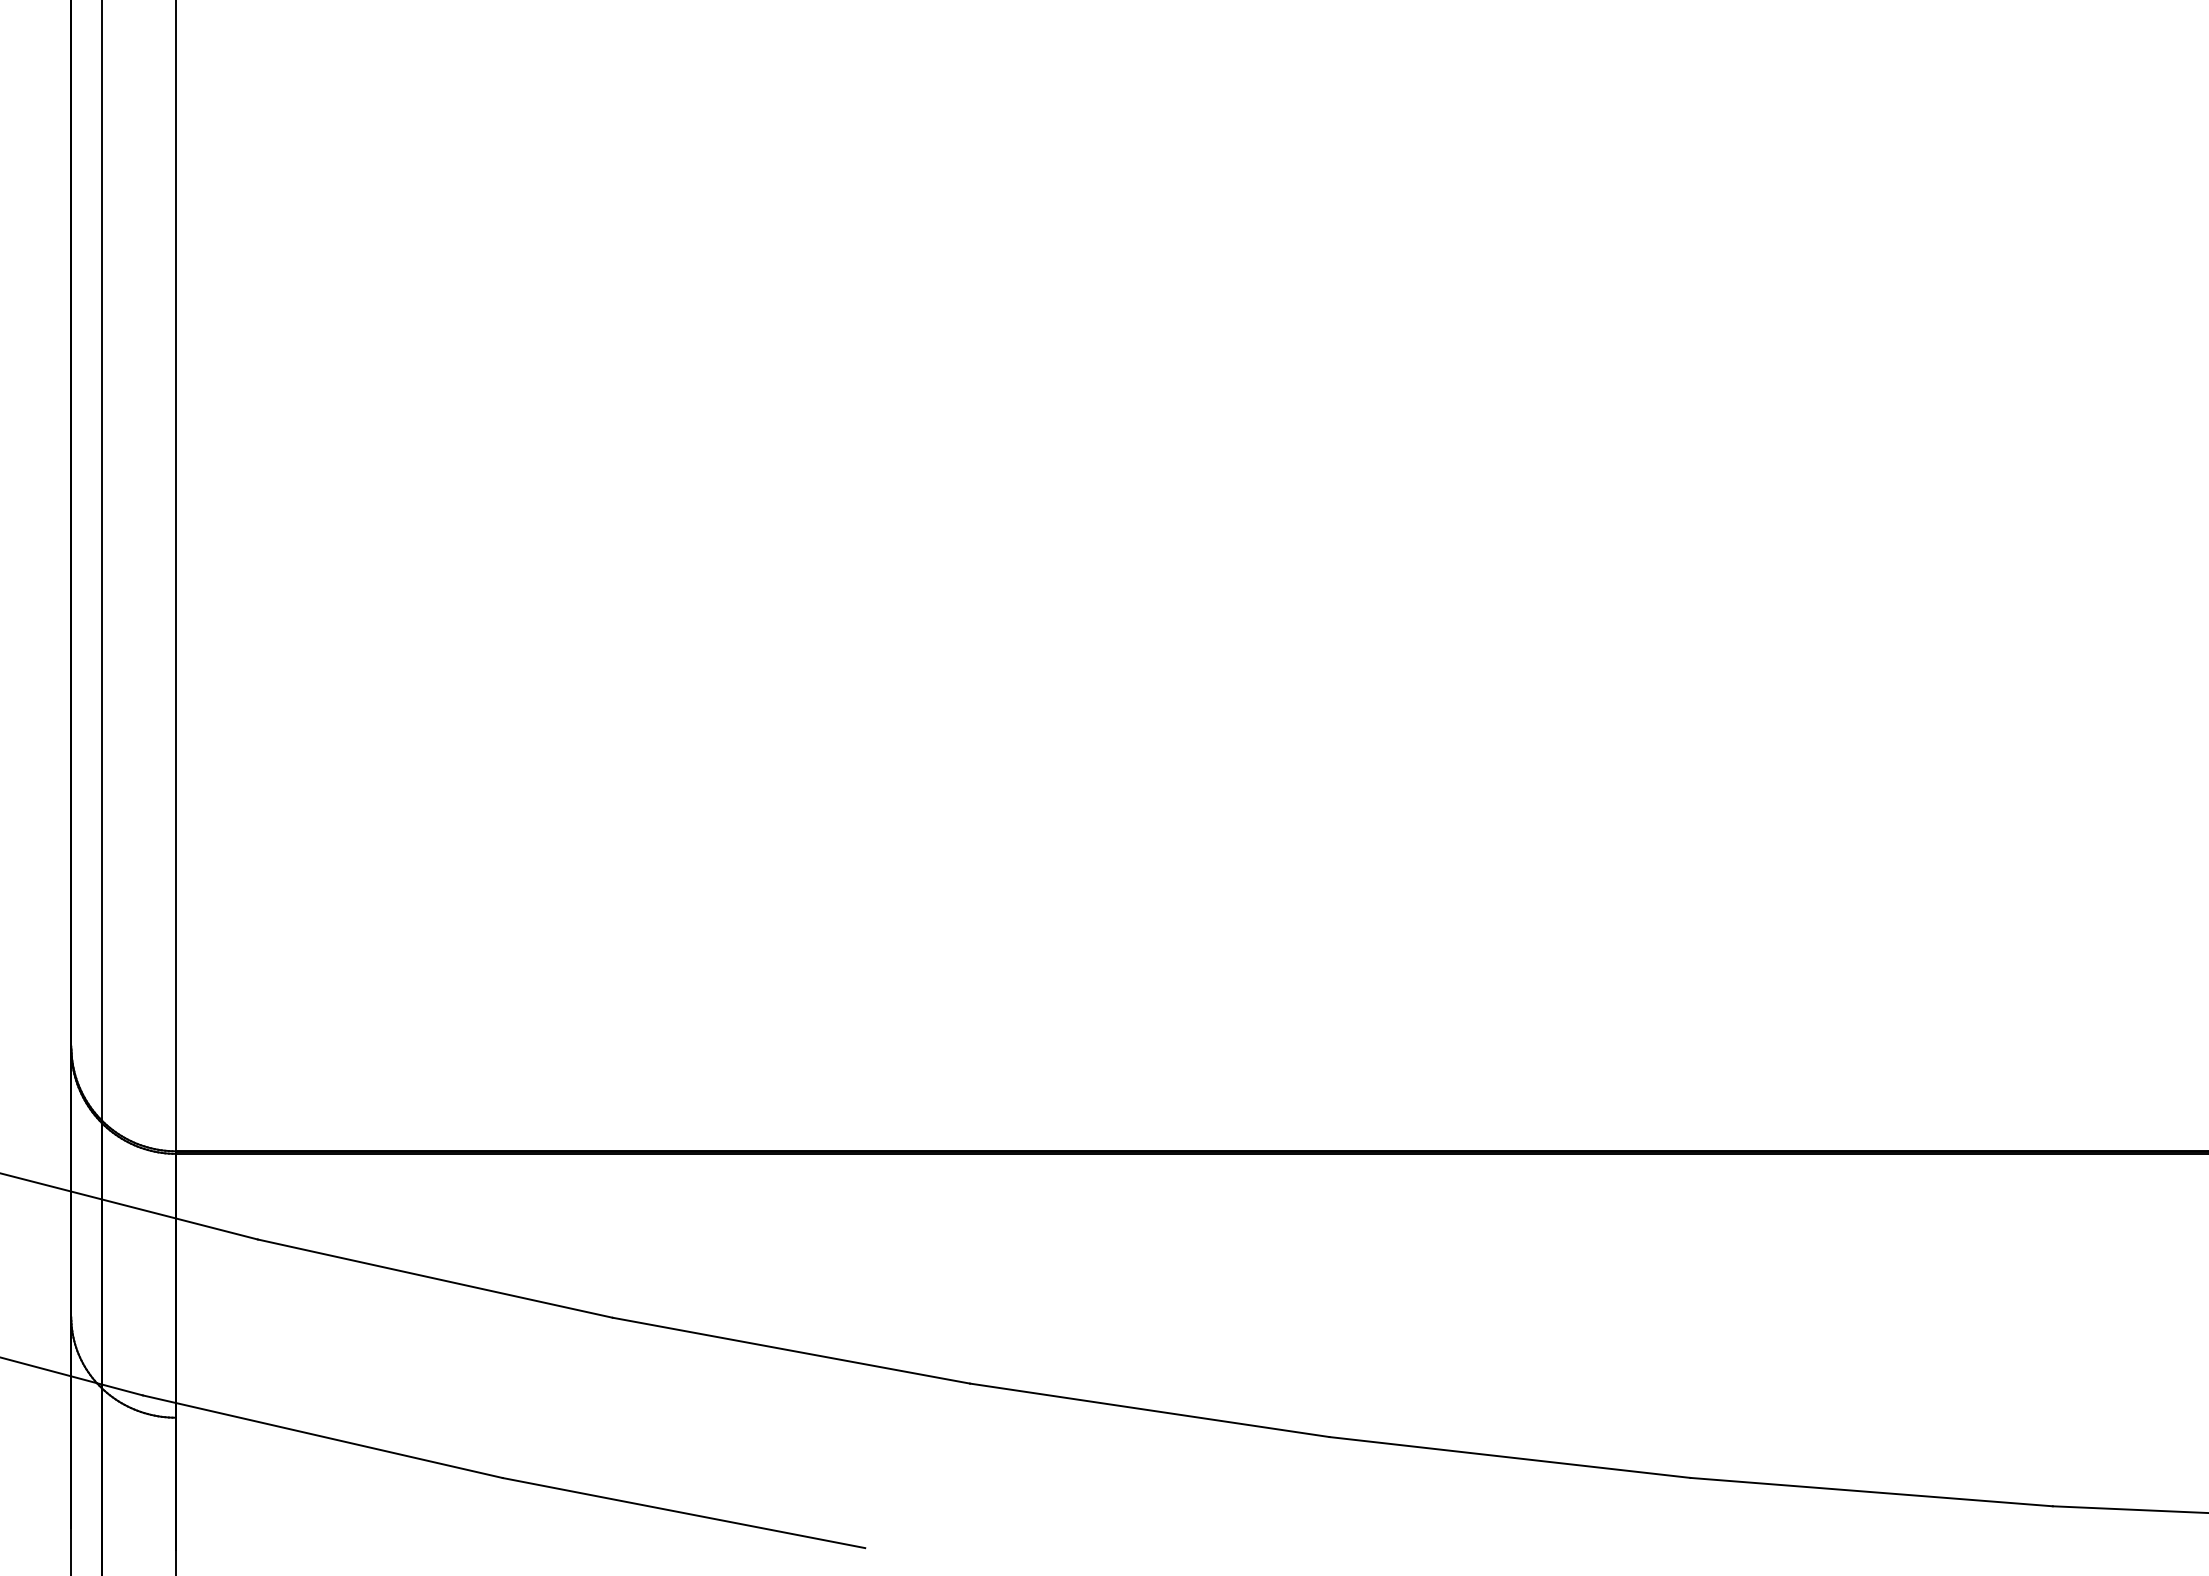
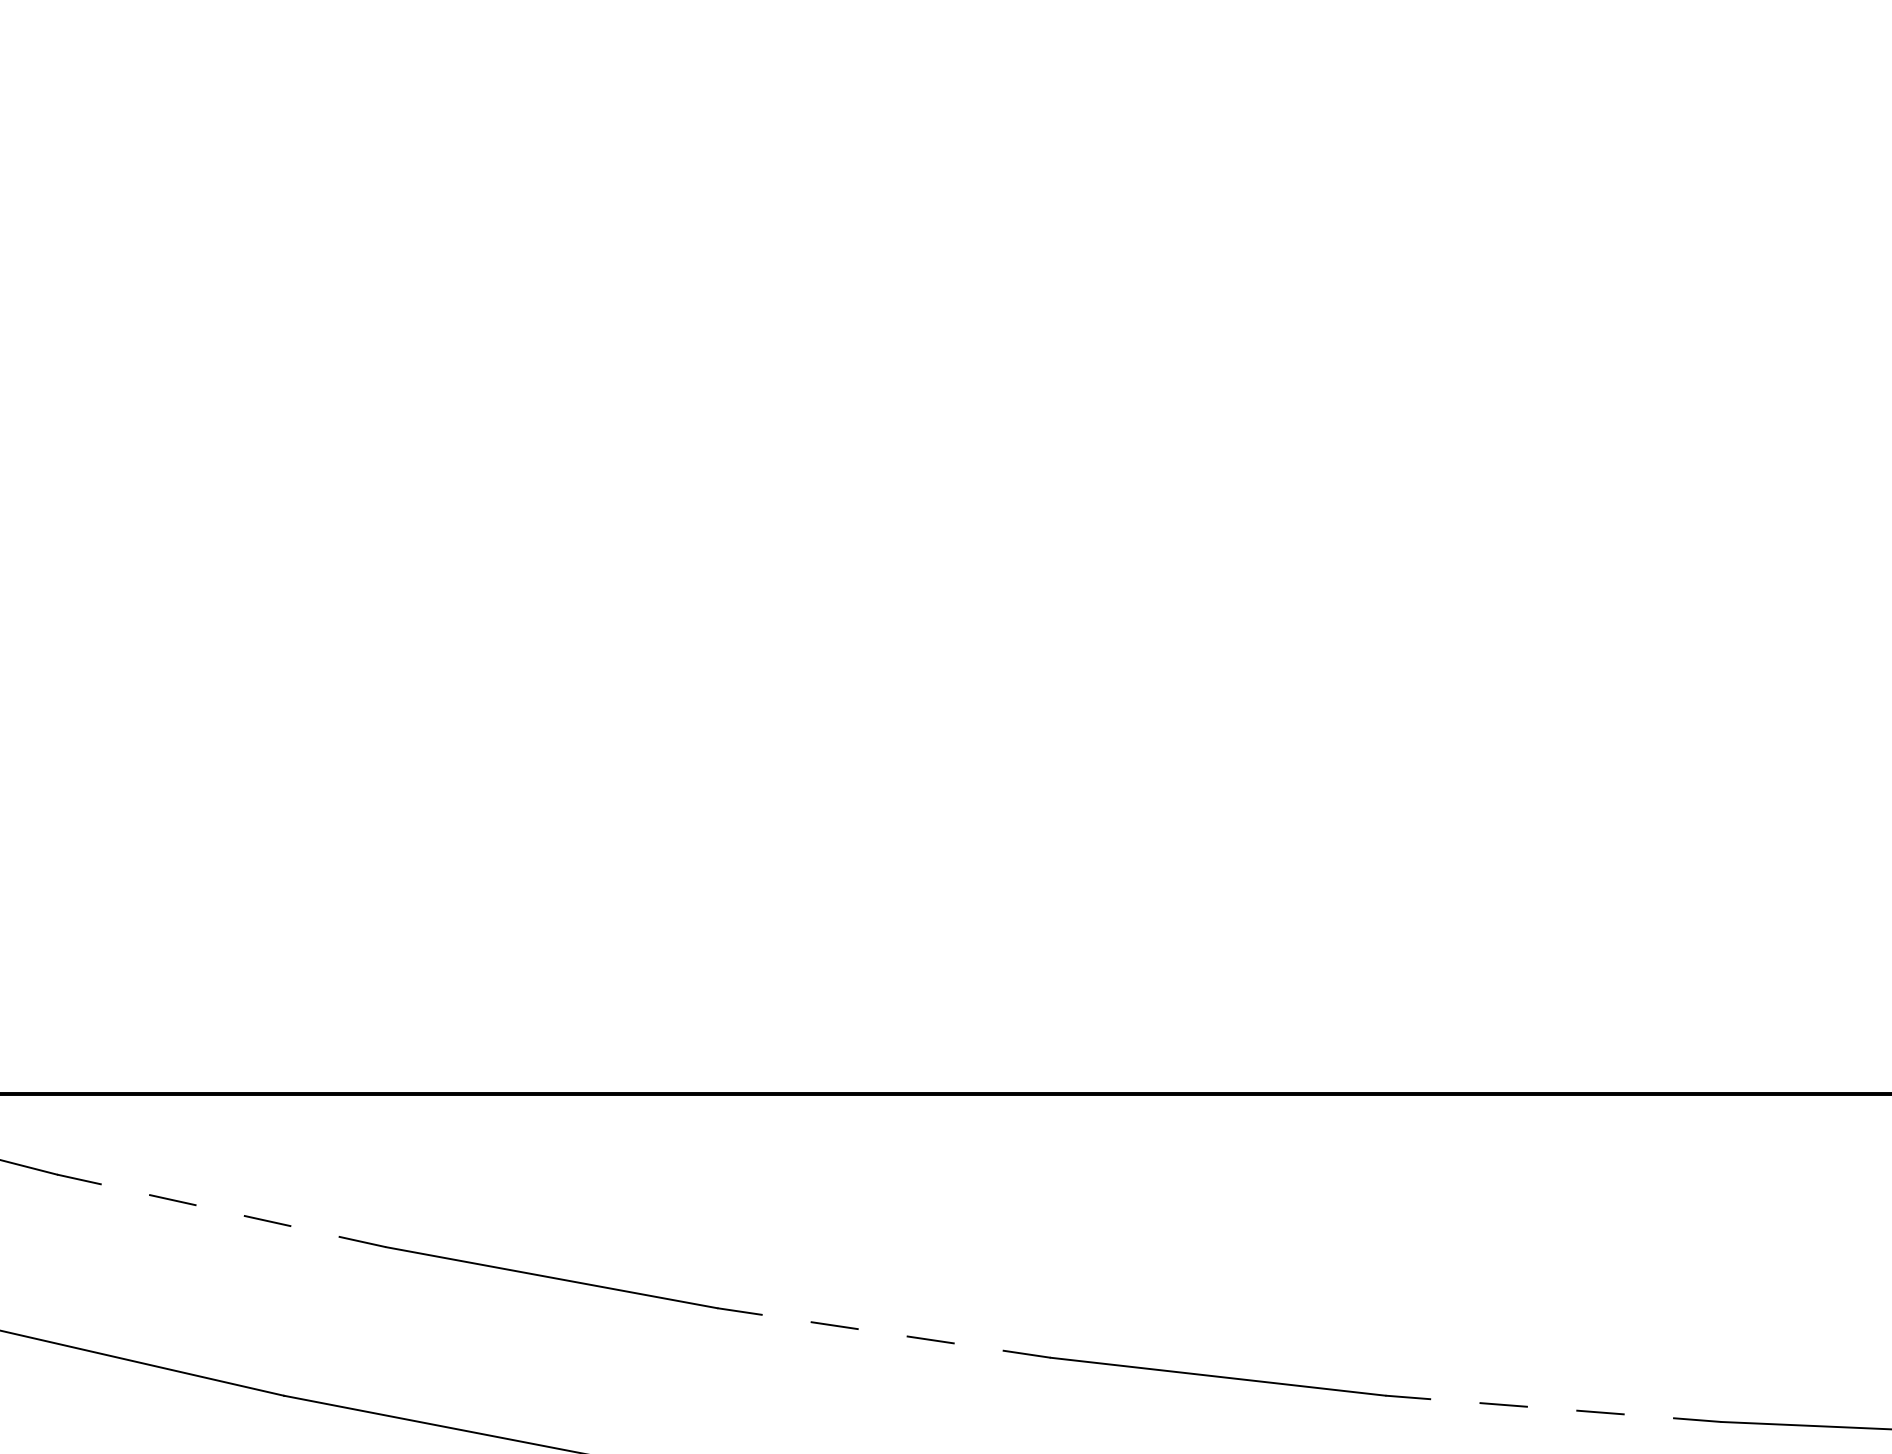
line: (435, 1278) -> (221, 1210), solid -> dashed
line: (1149, 1410) -> (883, 1333), solid -> dashed
line: (1871, 1492) -> (1553, 1409), solid -> dashed

